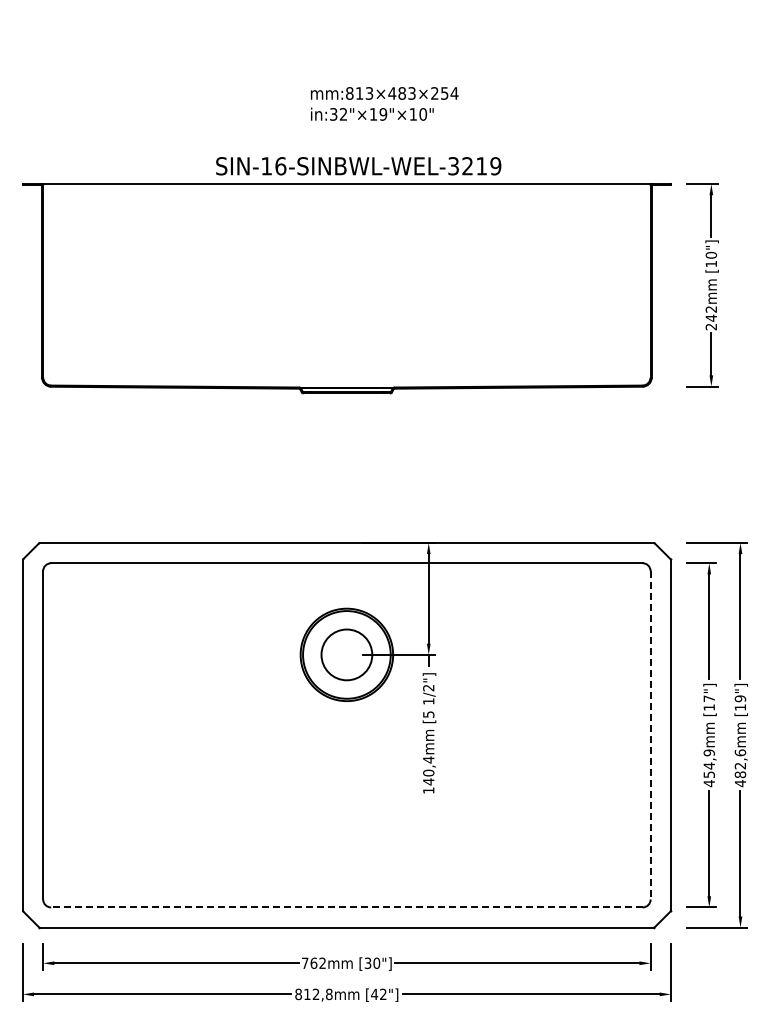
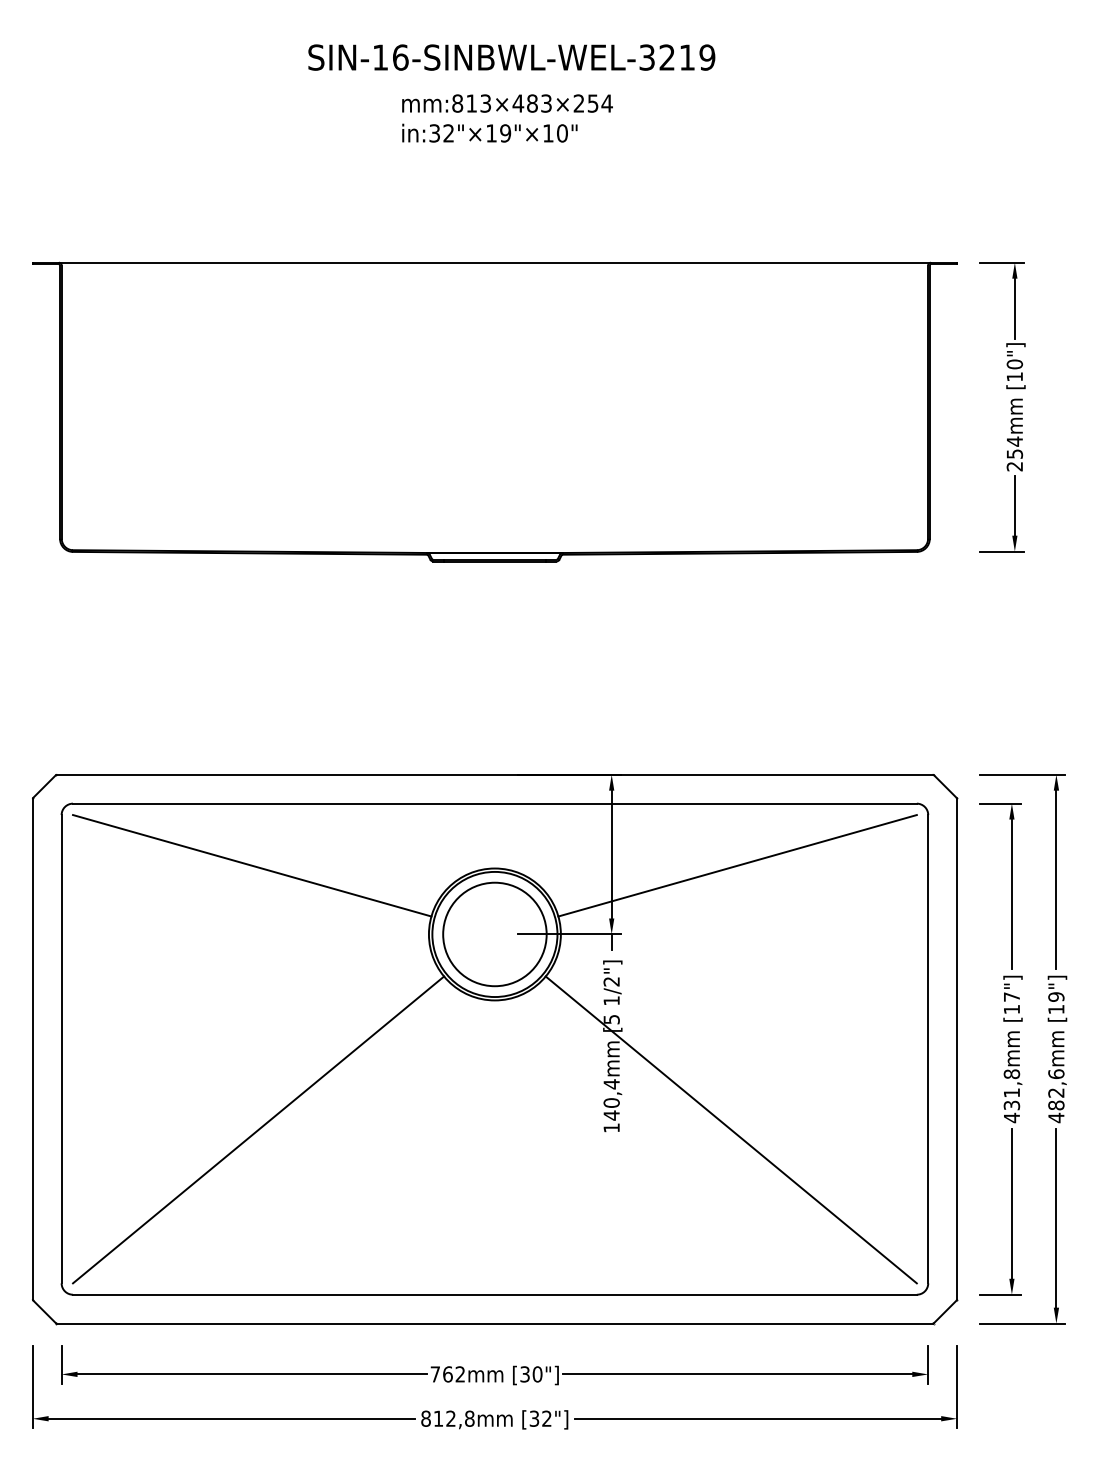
text: (384, 103) -> (507, 117), moved
text: (358, 166) -> (511, 57), moved
text: (711, 313) -> (1015, 447), 242mm -> 254mm
line: (176, 606) -> (251, 865), added
line: (516, 606) -> (736, 865), added
circle: (346, 654) -> (494, 933), size x1.43
line: (650, 735) -> (928, 1049), dashed -> solid
text: (708, 763) -> (1010, 1089), 454,9mm -> 431,8mm
line: (181, 791) -> (258, 1129), added
line: (512, 791) -> (731, 1129), added
line: (346, 907) -> (494, 1294), dashed -> solid
text: (374, 994) -> (534, 1418), [42"] -> [32"]

